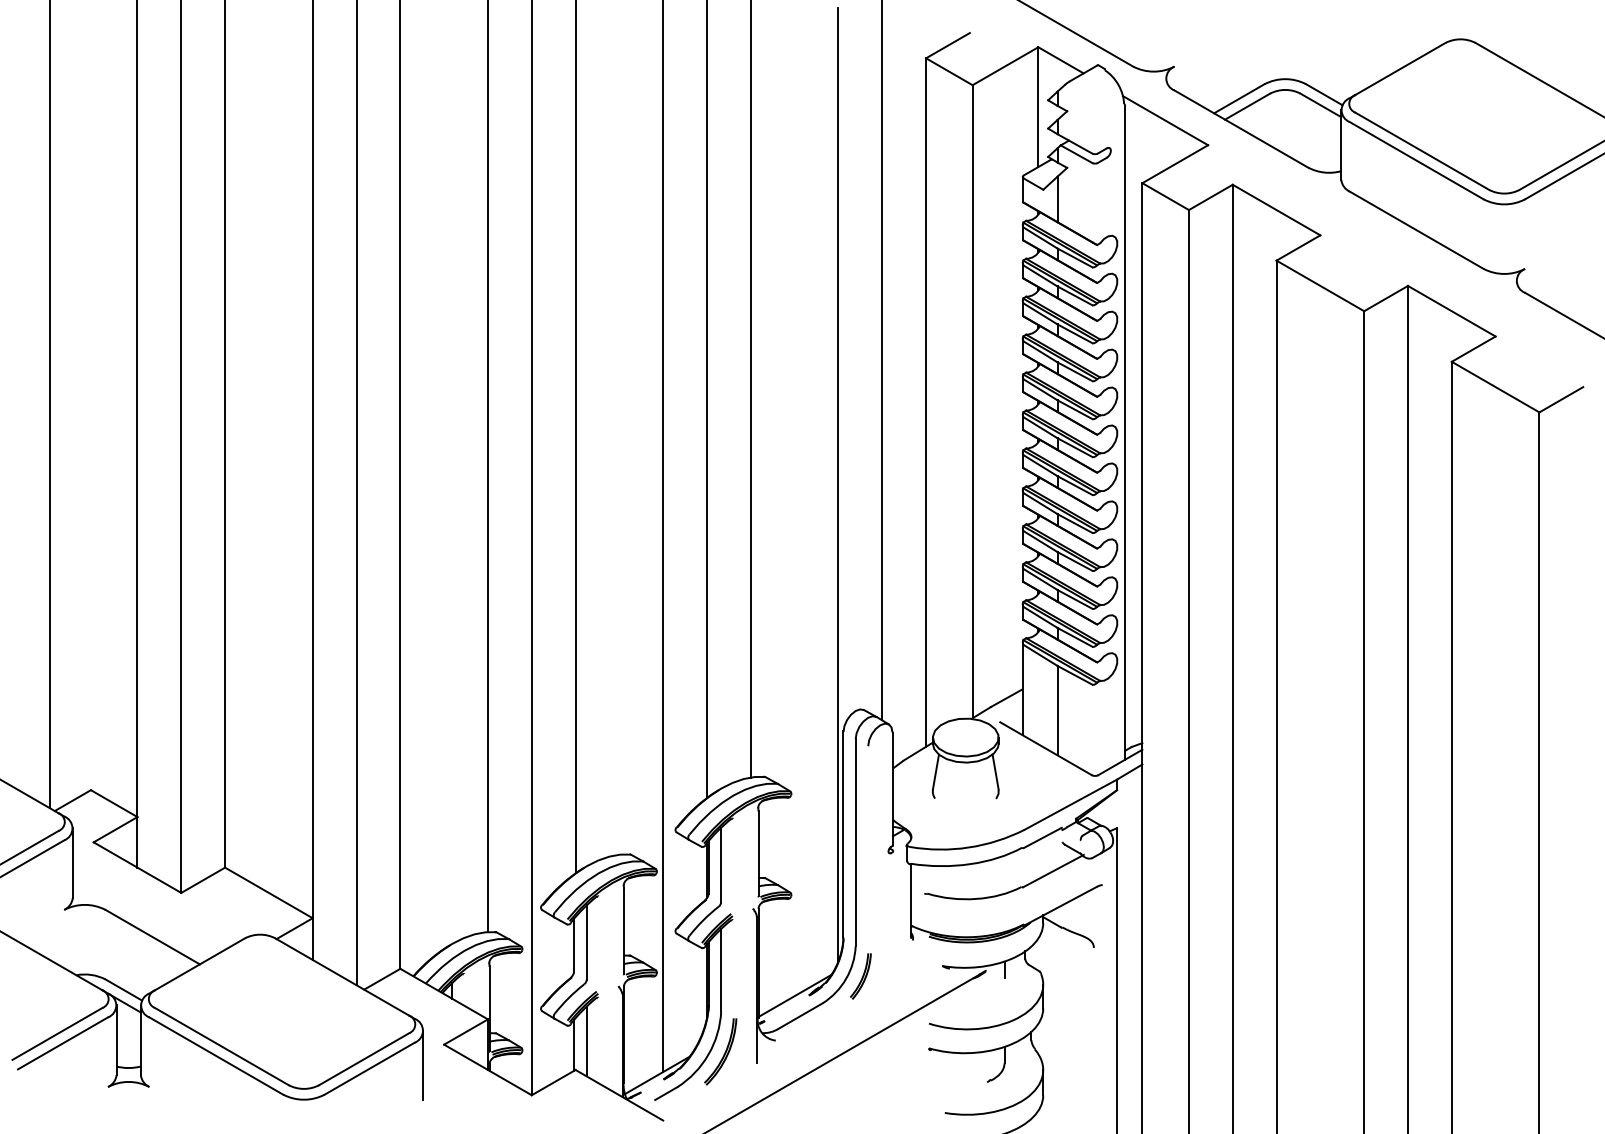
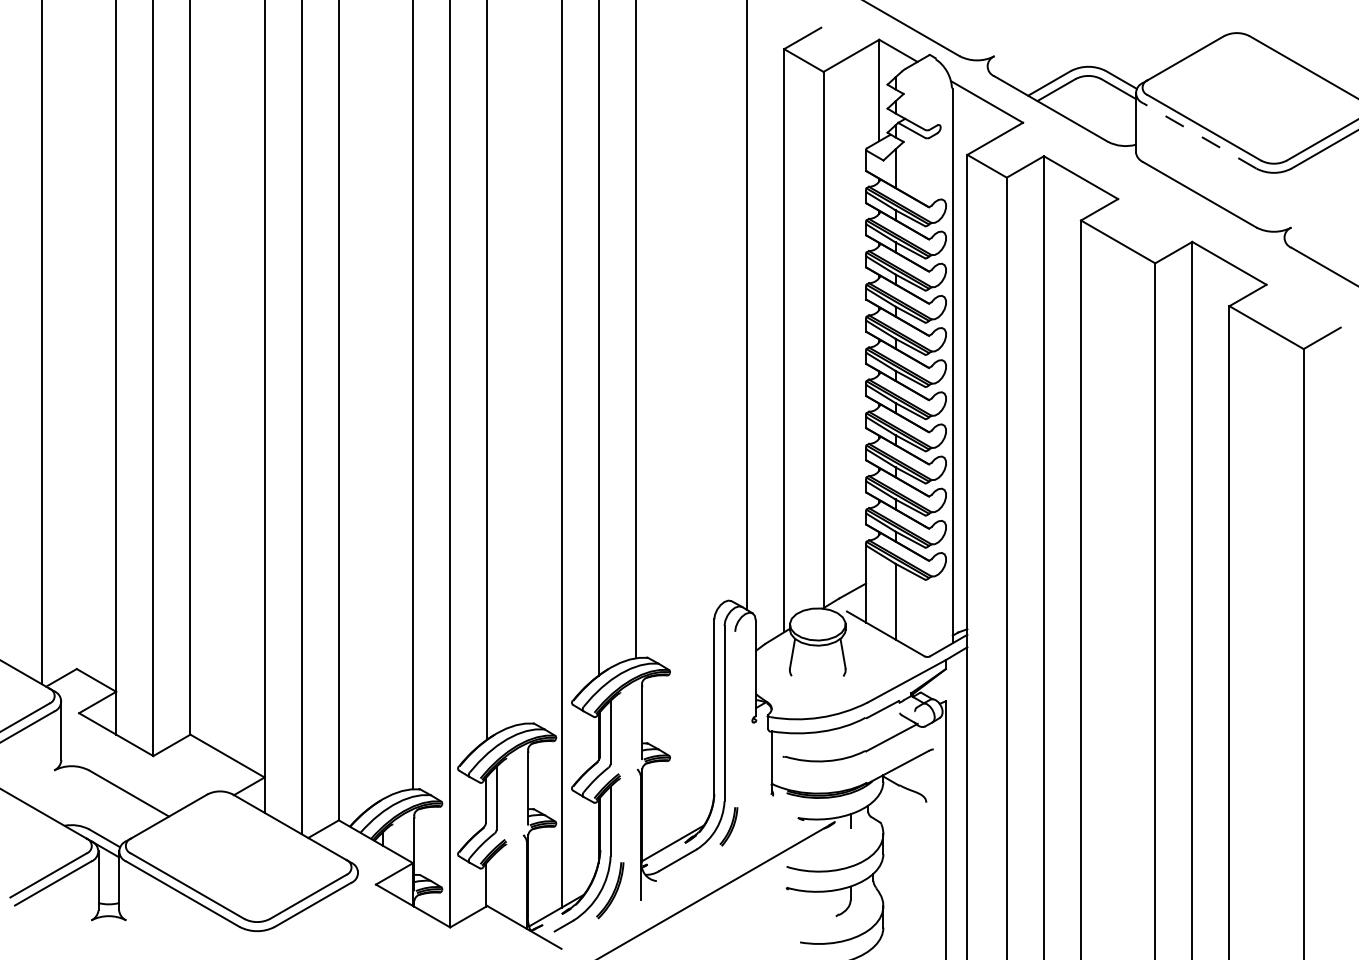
line: (1416, 160) -> (1199, 135), solid -> dashed
line: (838, 484) -> (709, 410), removed
line: (586, 1041) -> (496, 881), removed
line: (423, 1065) -> (358, 902), removed

